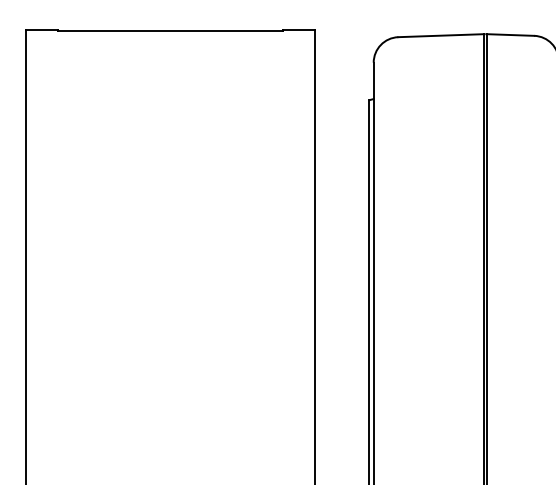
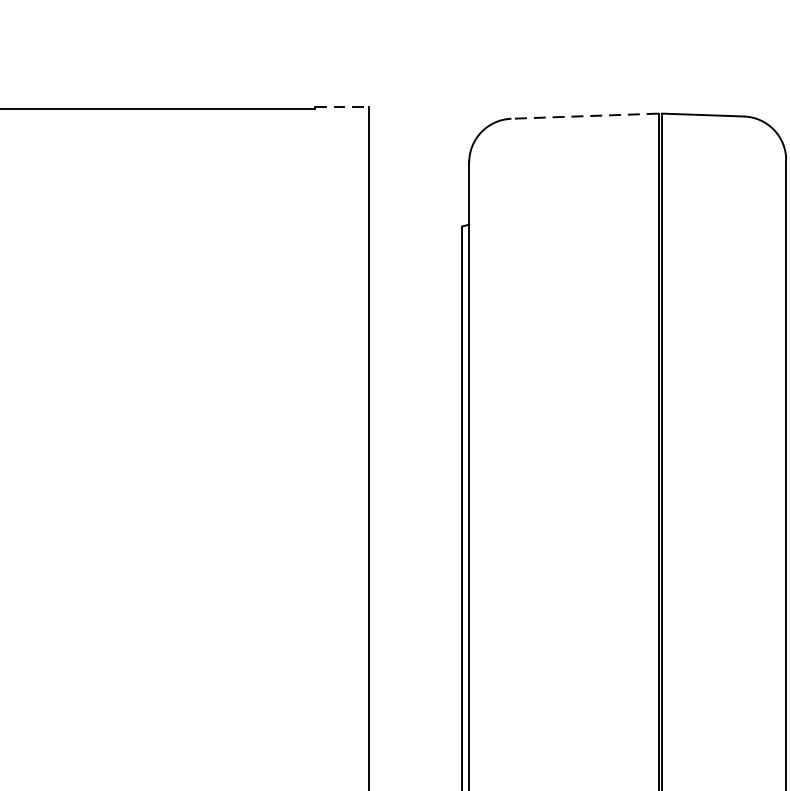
line: (299, 30) -> (342, 107), solid -> dashed
line: (440, 35) -> (583, 115), solid -> dashed

